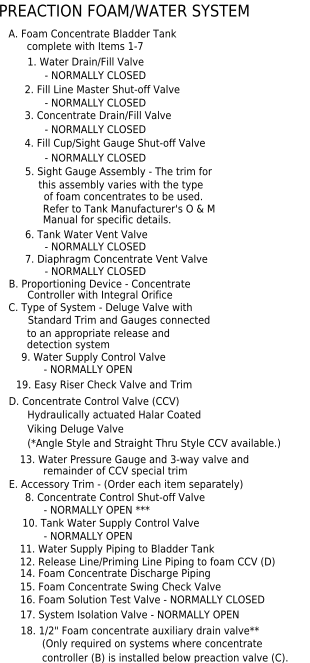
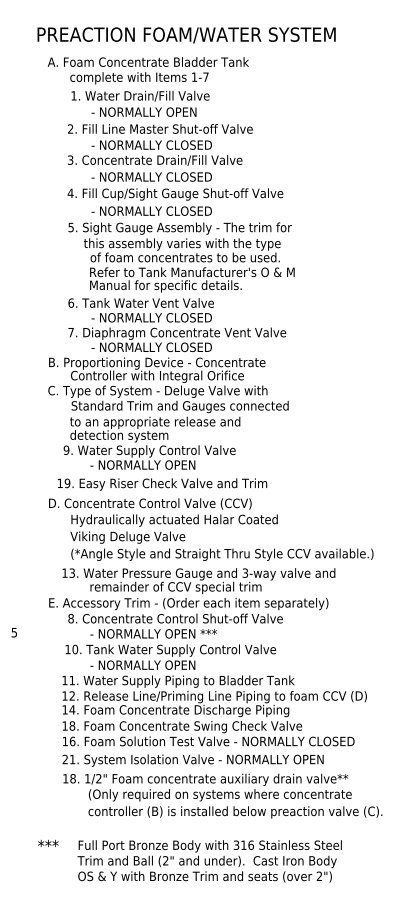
text: (128, 74) -> (191, 111), - NORMALLY CLOSED -> - NORMALLY OPEN
text: (29, 586) -> (72, 725), 15. -> 18.
text: (25, 614) -> (68, 759), 17. -> 21.

